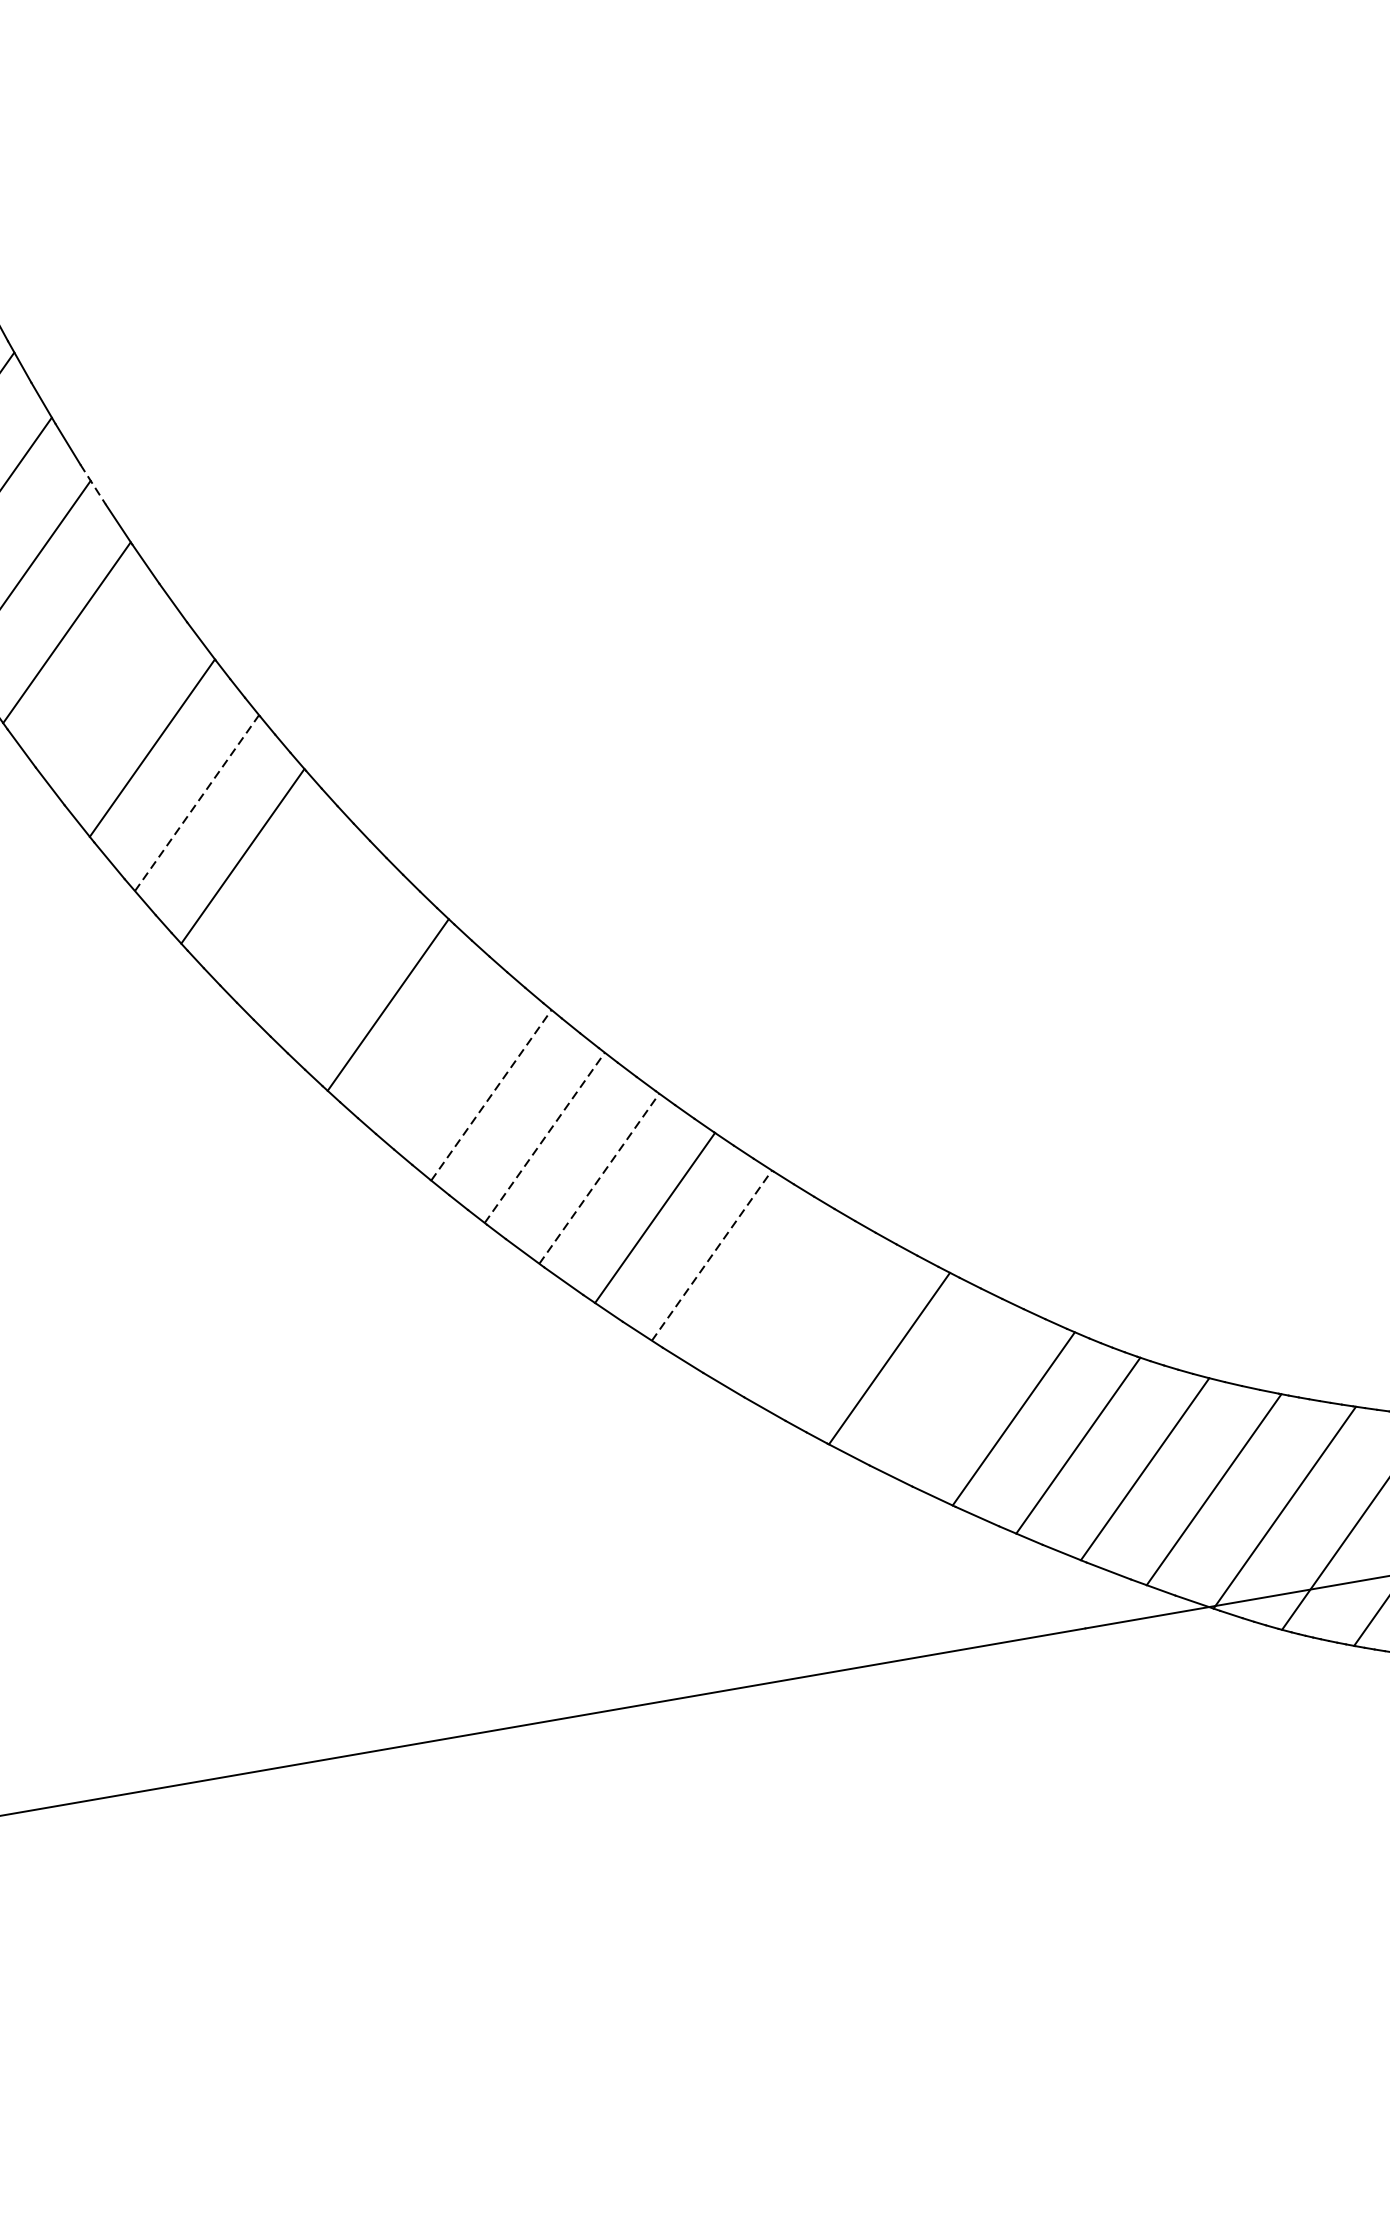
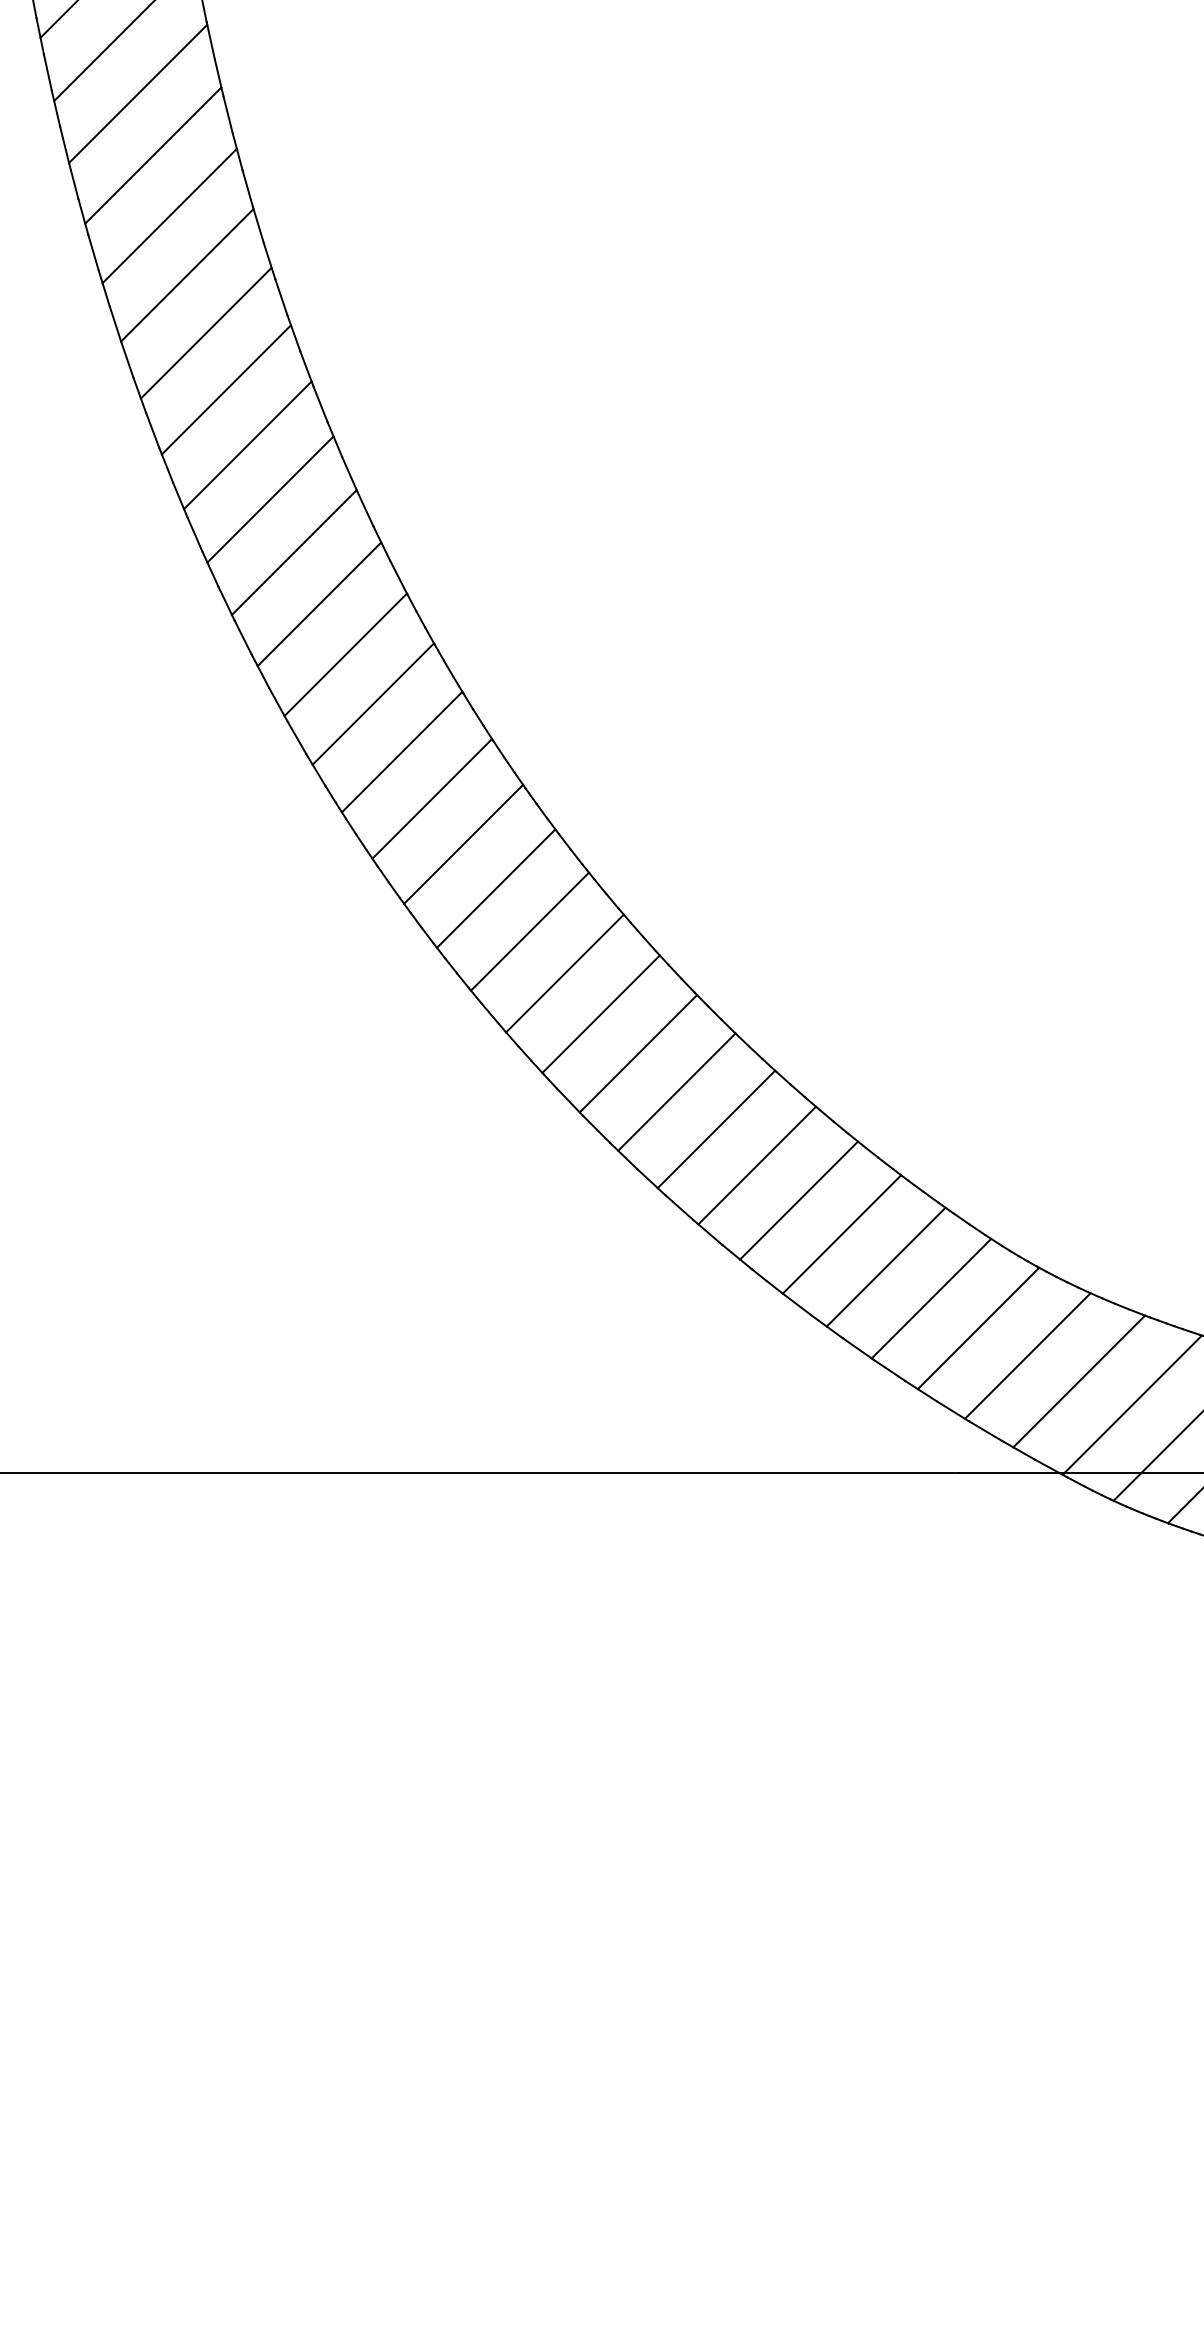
line: (93, 484) -> (335, 439), dashed -> solid
line: (109, 691) -> (319, 604), added
line: (197, 803) -> (373, 704), dashed -> solid
line: (290, 907) -> (432, 798), added
line: (338, 956) -> (463, 843), added
line: (438, 1050) -> (529, 931), added
line: (492, 1095) -> (565, 973), dashed -> solid
line: (545, 1136) -> (601, 1013), dashed -> solid
line: (599, 1178) -> (638, 1053), dashed -> solid
line: (711, 1255) -> (716, 1129), dashed -> solid
line: (770, 1291) -> (757, 1165), added
line: (829, 1325) -> (799, 1200), added
line: (950, 1388) -> (885, 1266), added

